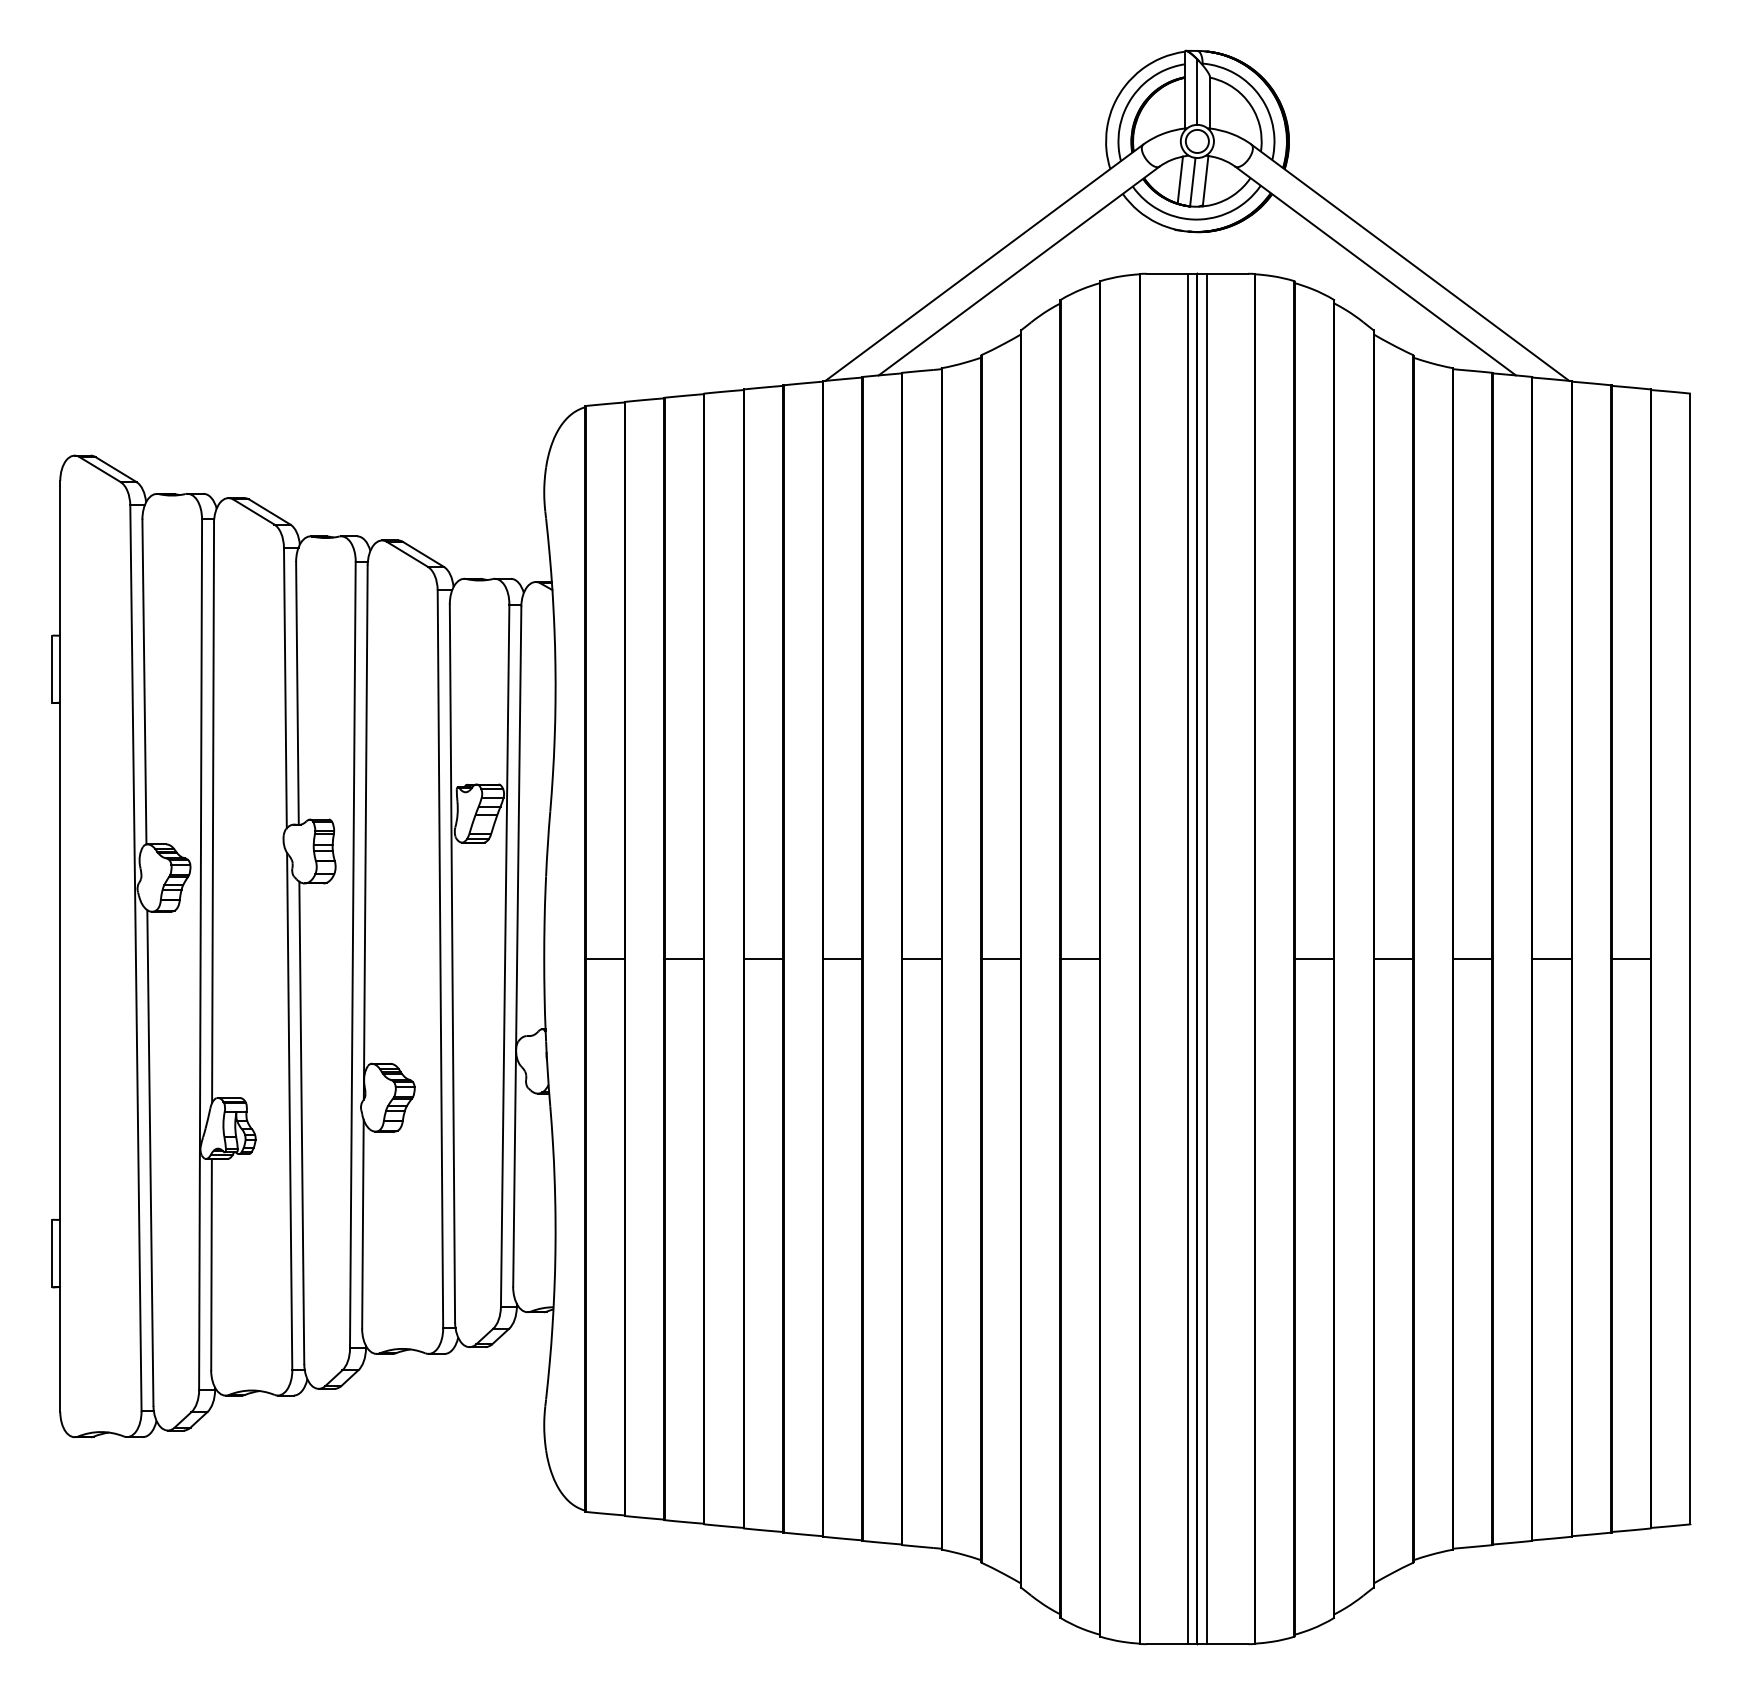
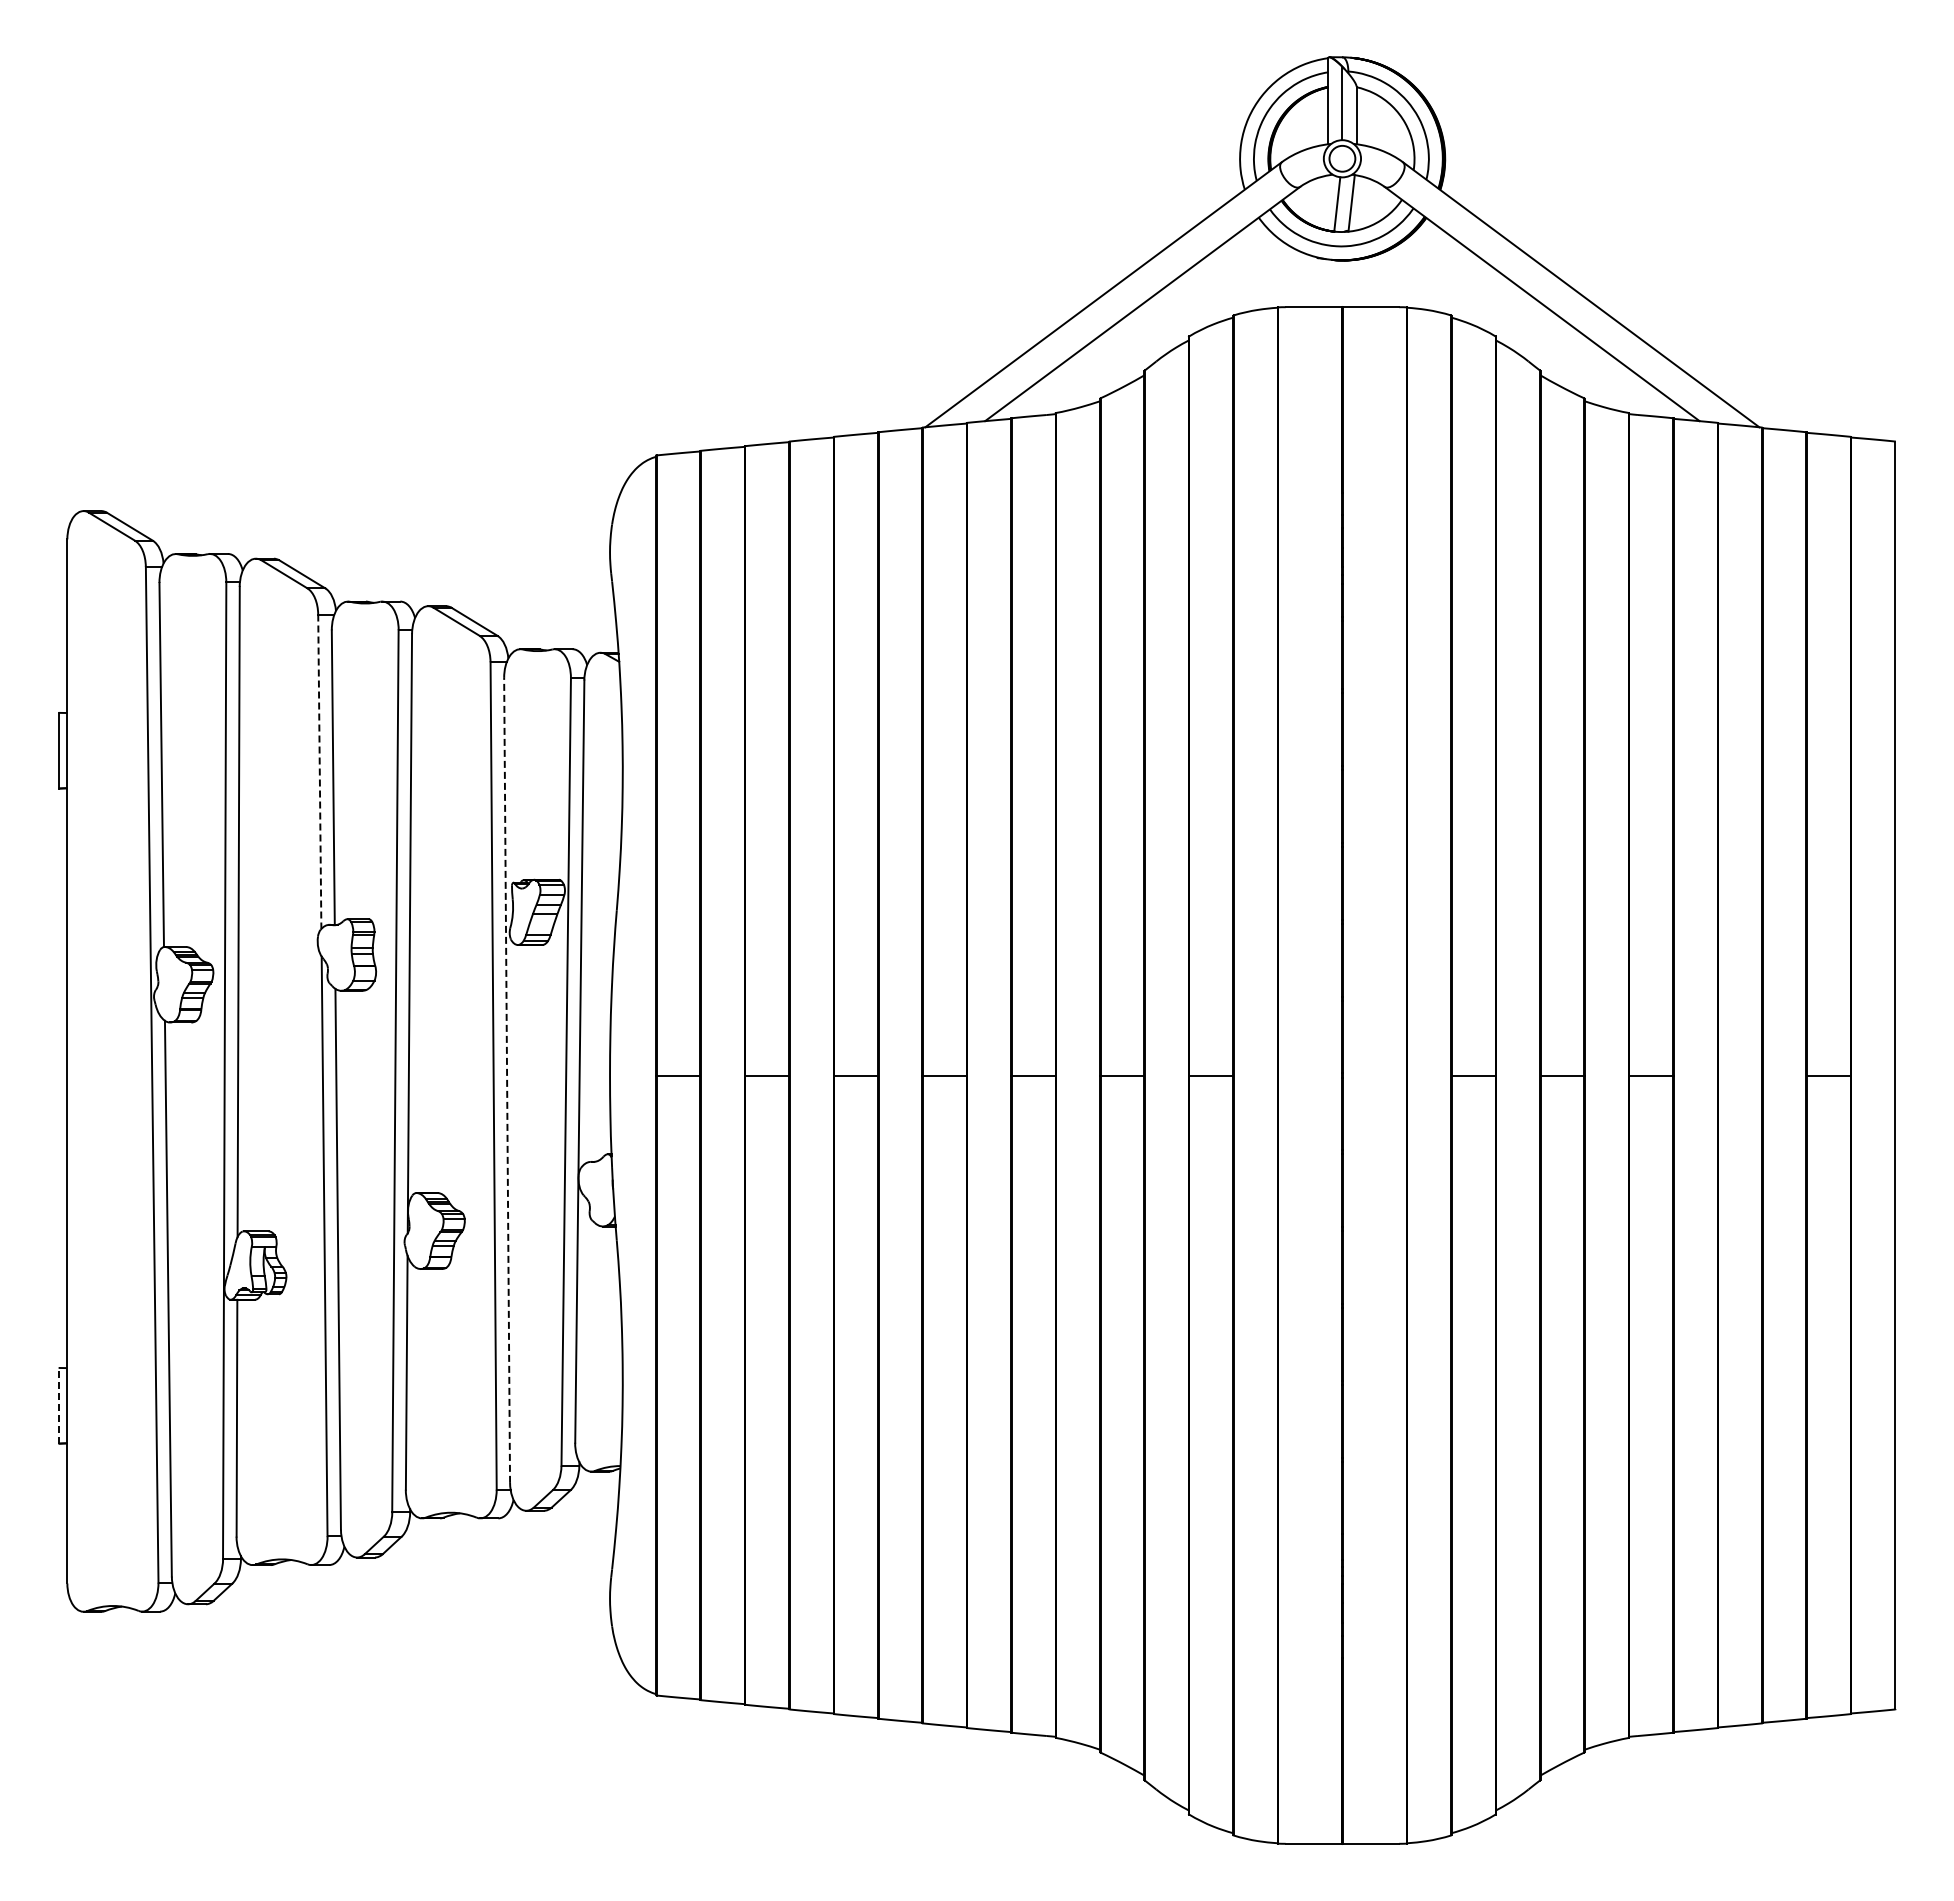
line: (1180, 179) -> (1323, 201), removed
line: (285, 688) -> (319, 772), solid -> dashed
line: (1187, 958) -> (1331, 1075), removed
line: (1207, 958) -> (1353, 1075), removed
line: (1552, 958) -> (1740, 1075), removed
line: (452, 963) -> (507, 1080), solid -> dashed
line: (52, 1253) -> (58, 1405), solid -> dashed

